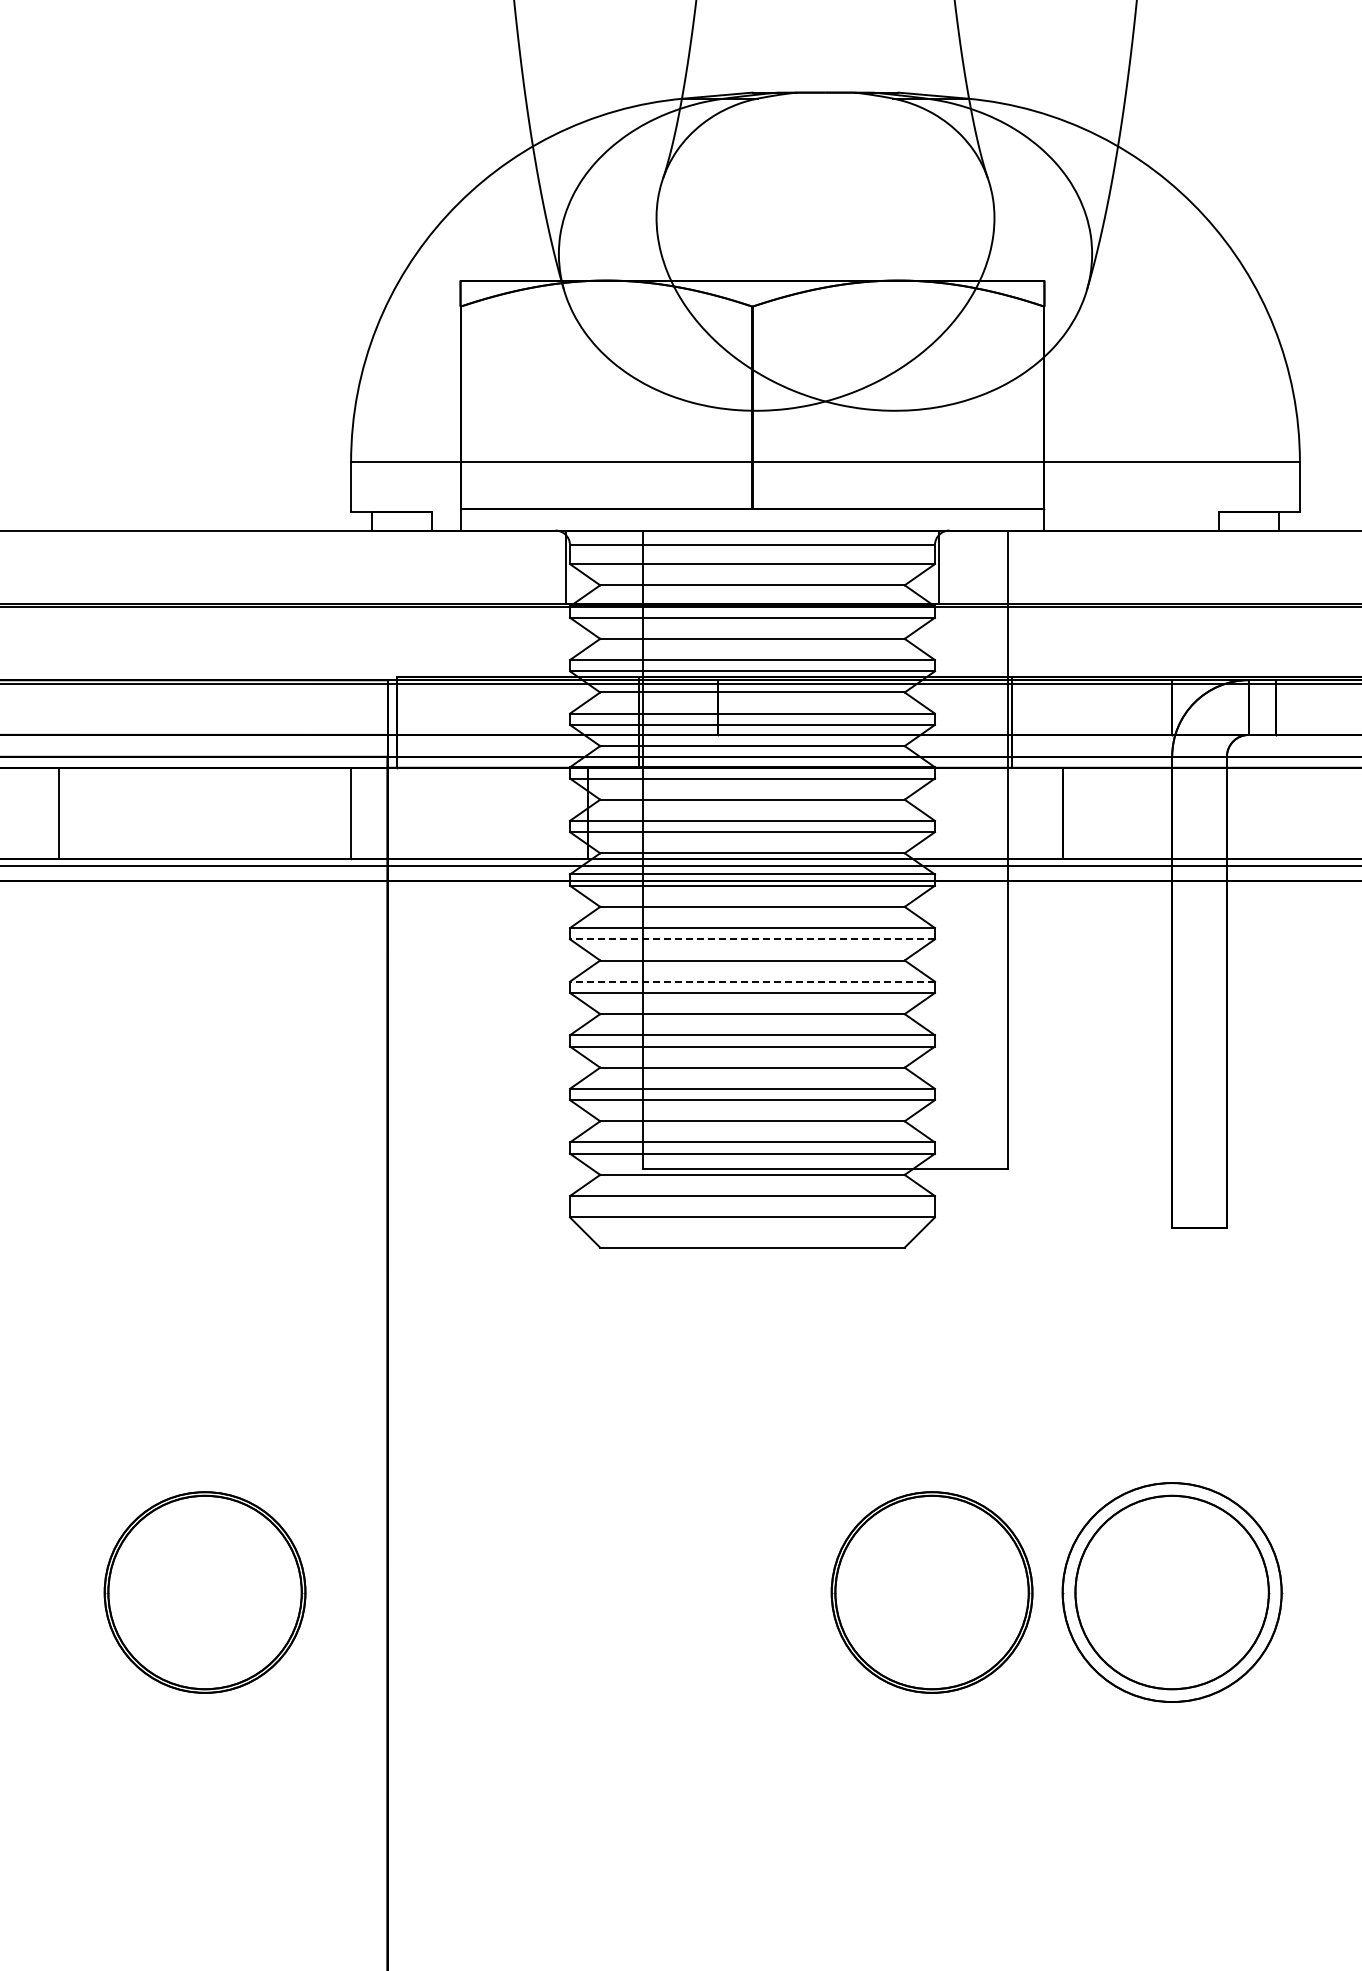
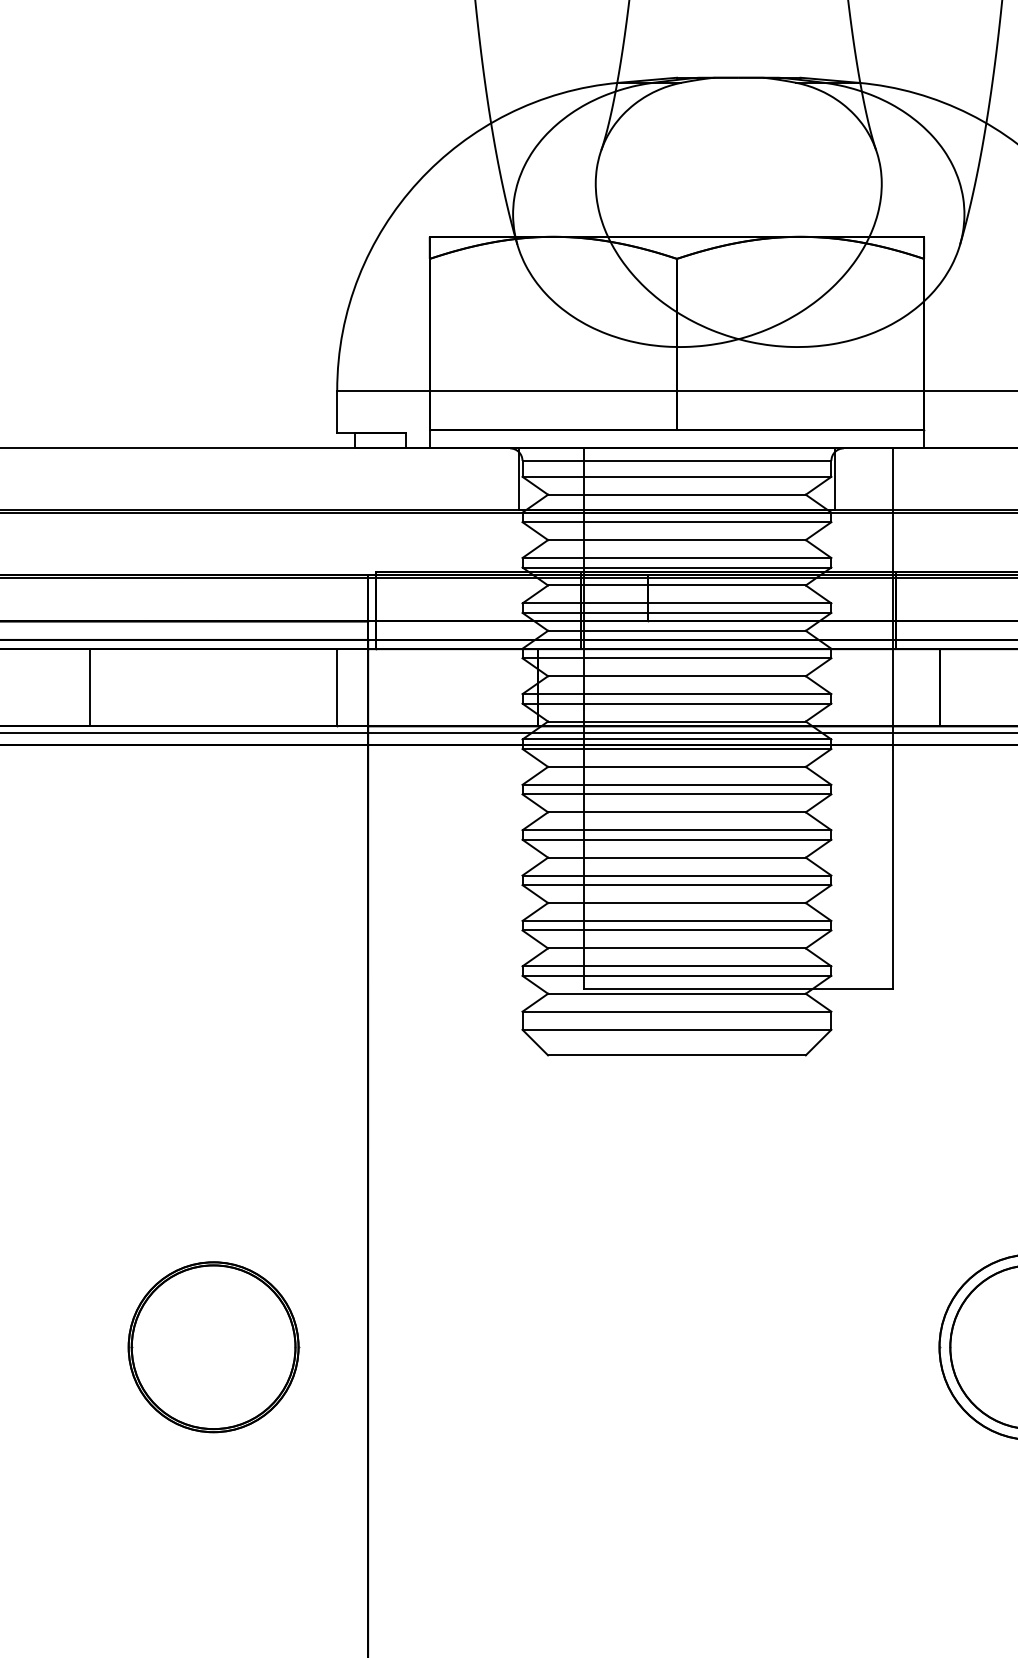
line: (752, 939) -> (676, 794), dashed -> solid
line: (752, 981) -> (676, 830), dashed -> solid
part: (931, 1592) -> (828, 1347), removed

